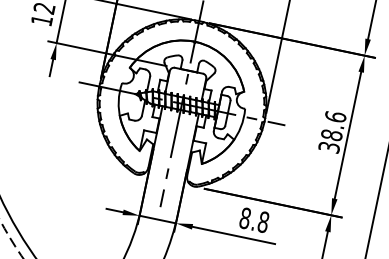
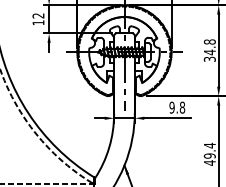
text: (332, 126) -> (209, 47), 38.6 -> 34.8
text: (244, 217) -> (171, 107), 8.8 -> 9.8

